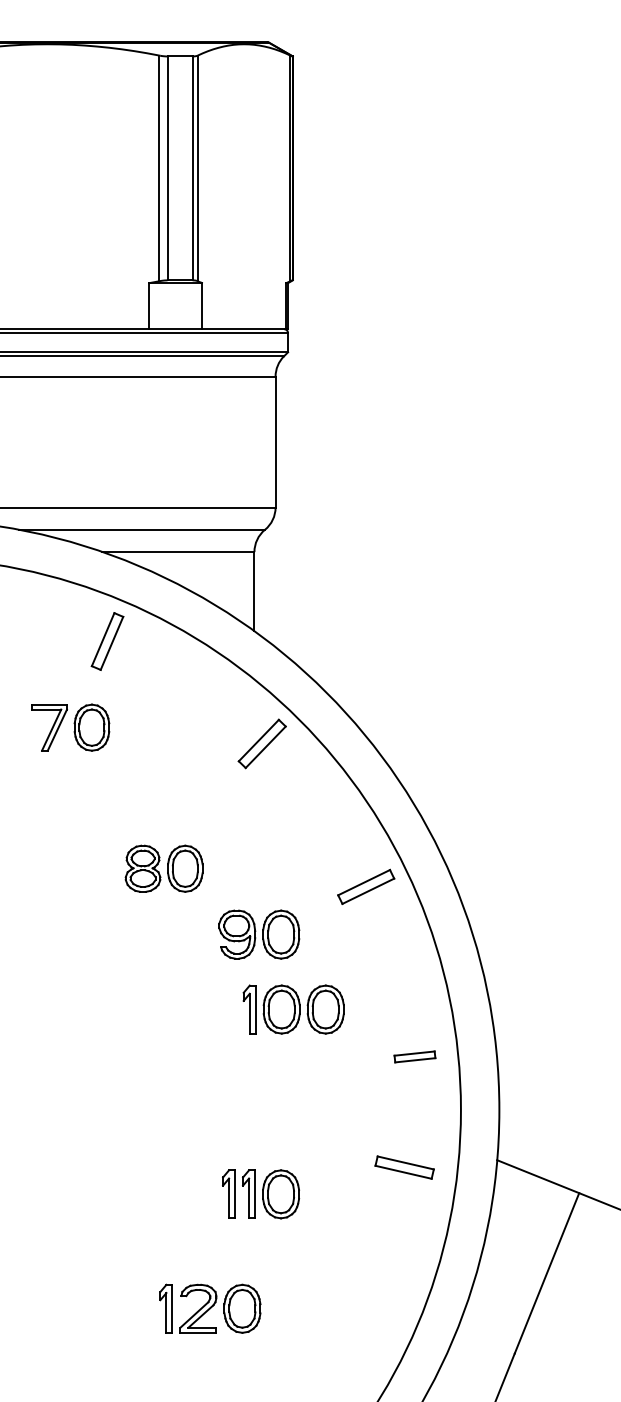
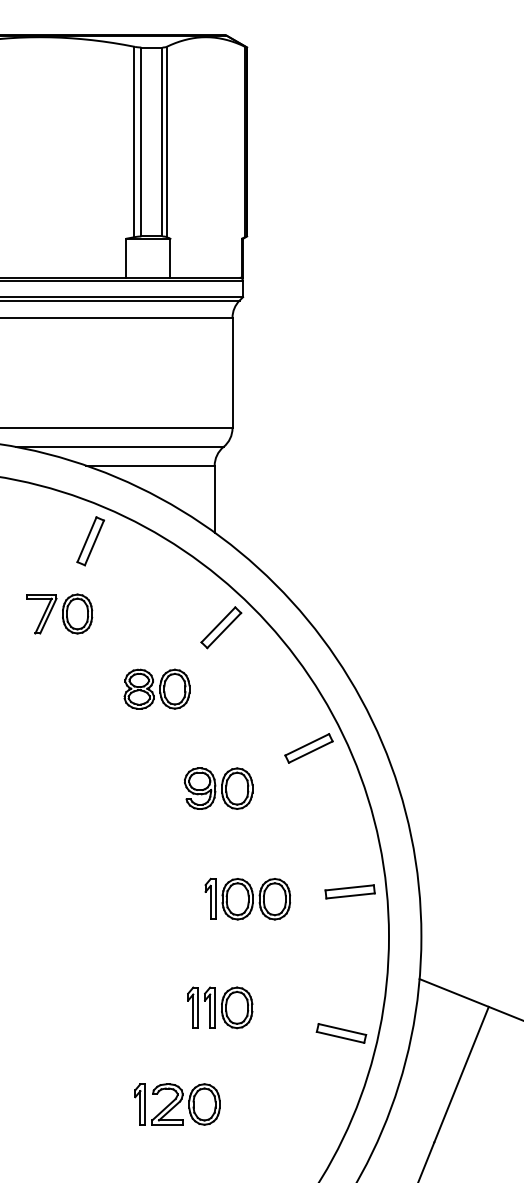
part: (163, 868) -> (156, 688), moved
part: (293, 1009) -> (247, 899), moved
part: (414, 1056) -> (349, 891), size x1.43
part: (404, 1167) -> (341, 1033), moved

